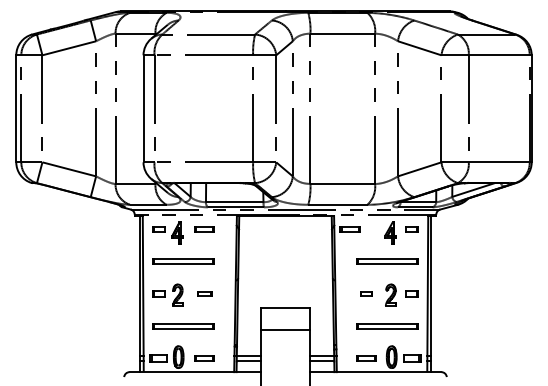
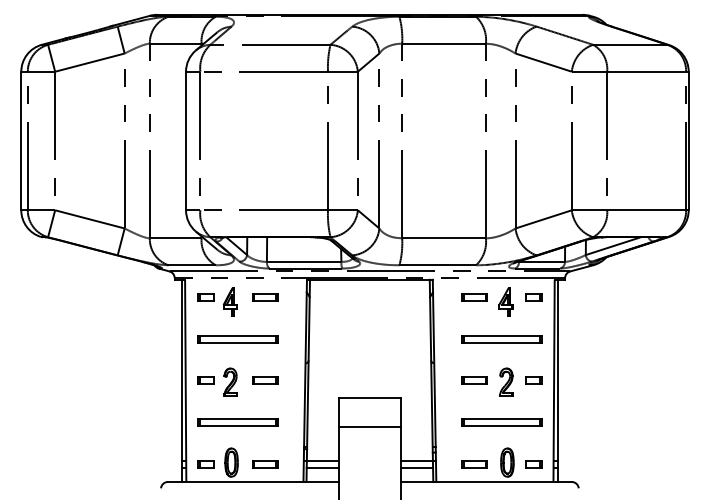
part: (350, 229) -> (474, 297), moved
part: (204, 293) -> (265, 380), size x1.43
part: (366, 293) -> (474, 380), size x1.67
part: (158, 358) -> (205, 464), size x0.71
part: (411, 358) -> (533, 464), size x0.71

